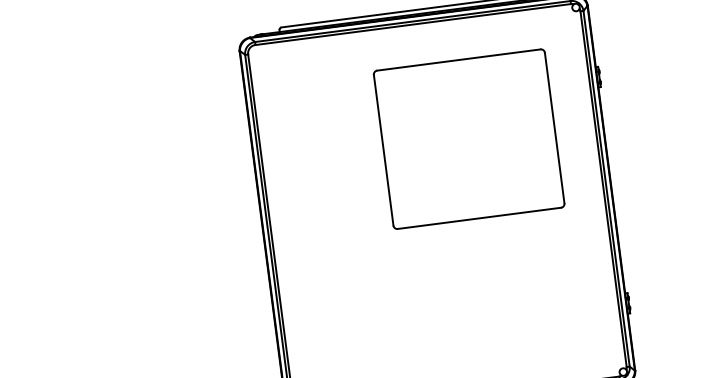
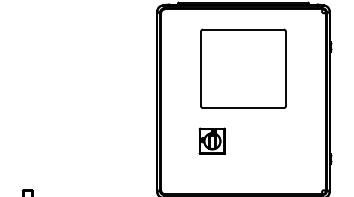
part: (469, 138) -> (243, 68), moved
part: (383, 297) -> (211, 140), added

